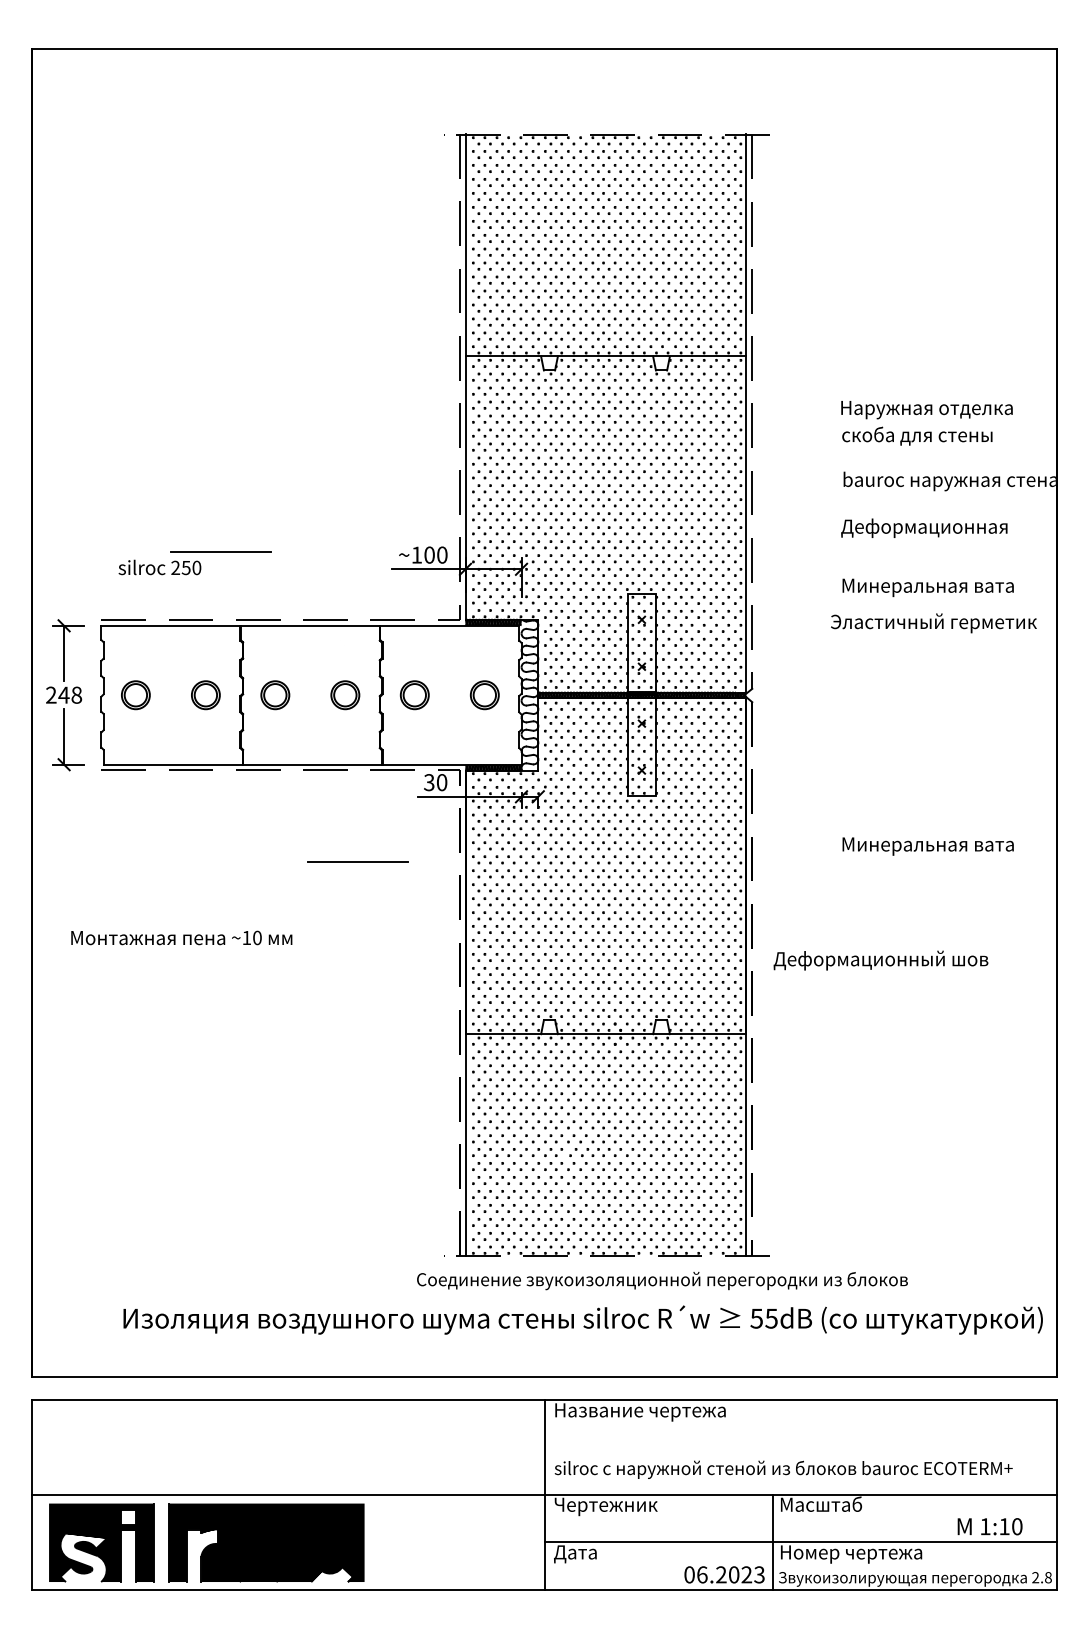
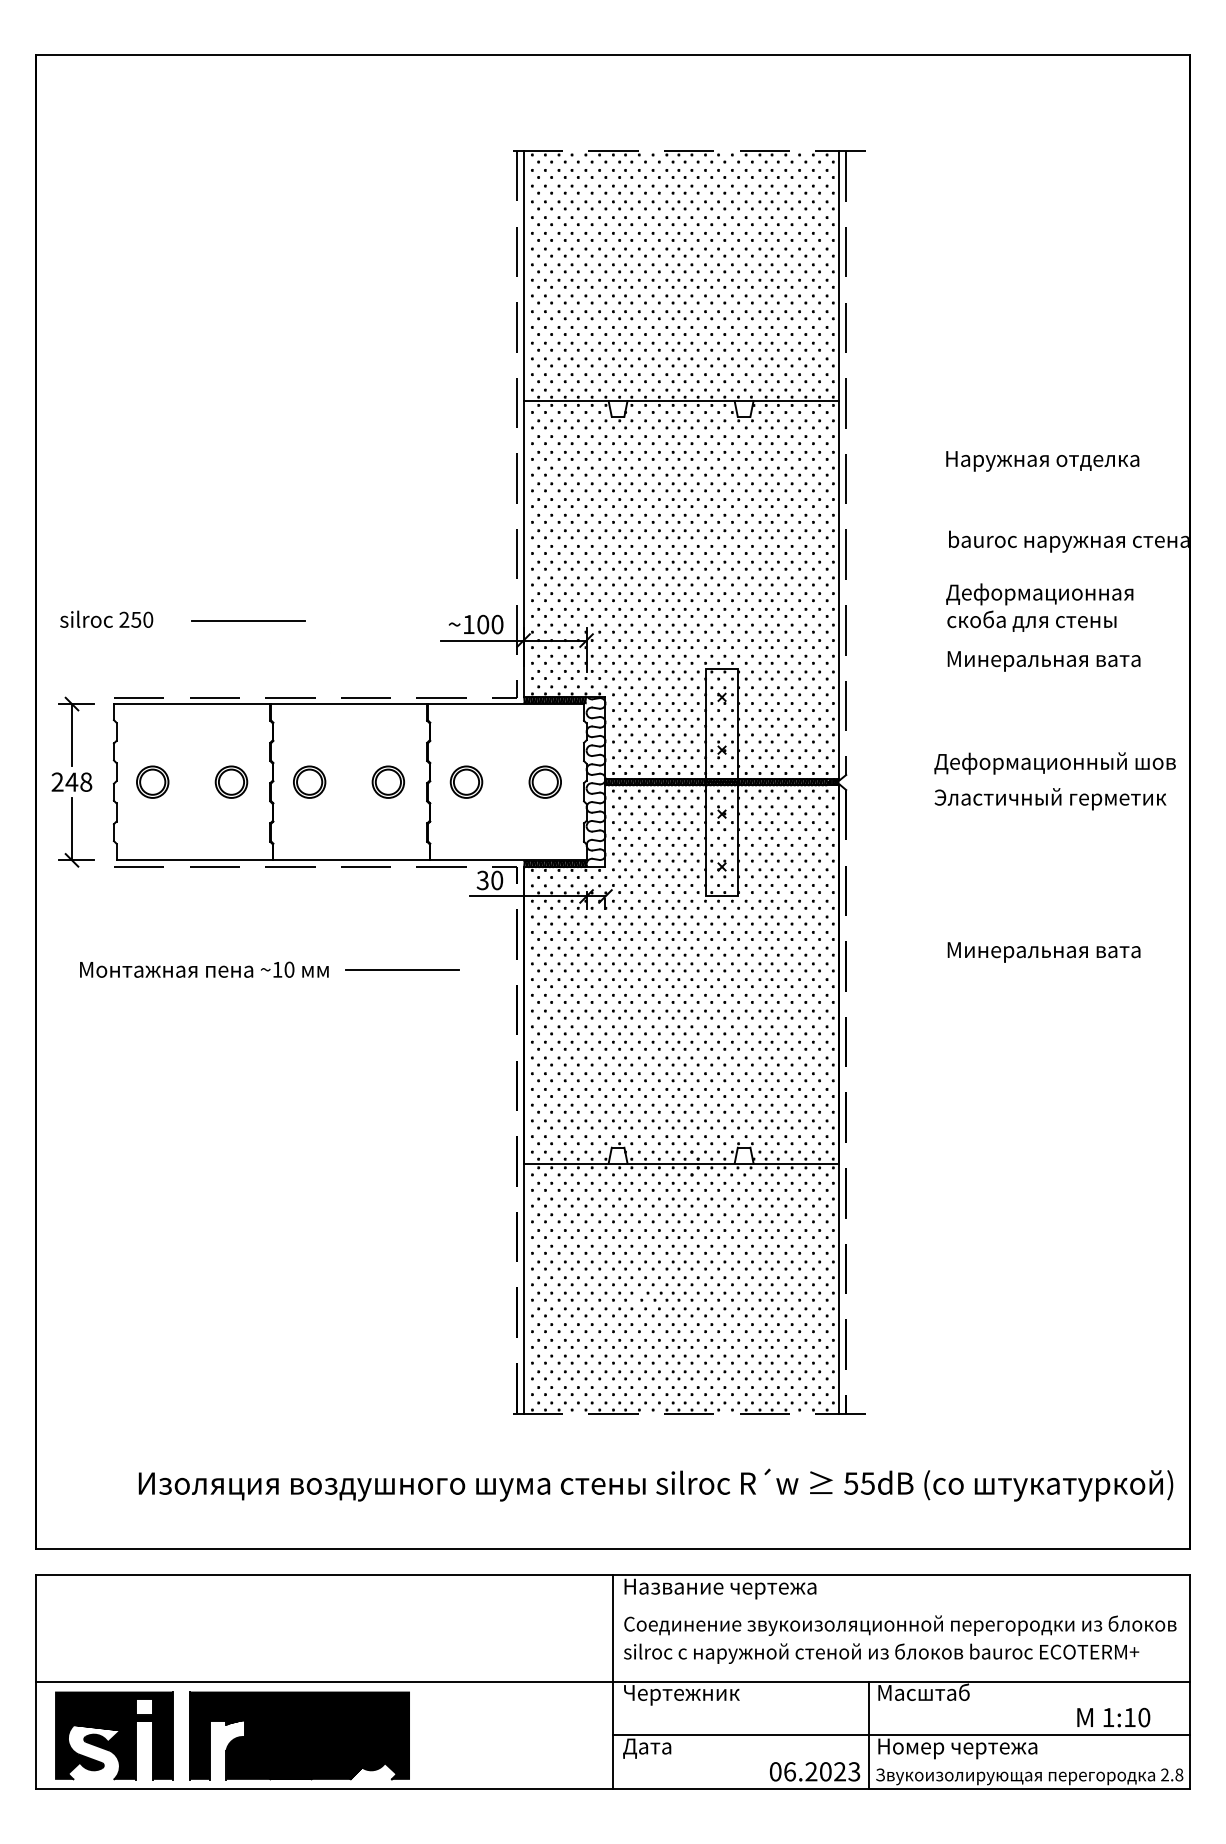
text: (917, 435) -> (1032, 620), moved
text: (159, 567) -> (106, 619), moved
text: (933, 623) -> (1050, 799), moved
text: (181, 937) -> (204, 969), moved
text: (880, 960) -> (1054, 763), moved
text: (662, 1281) -> (900, 1626), moved

